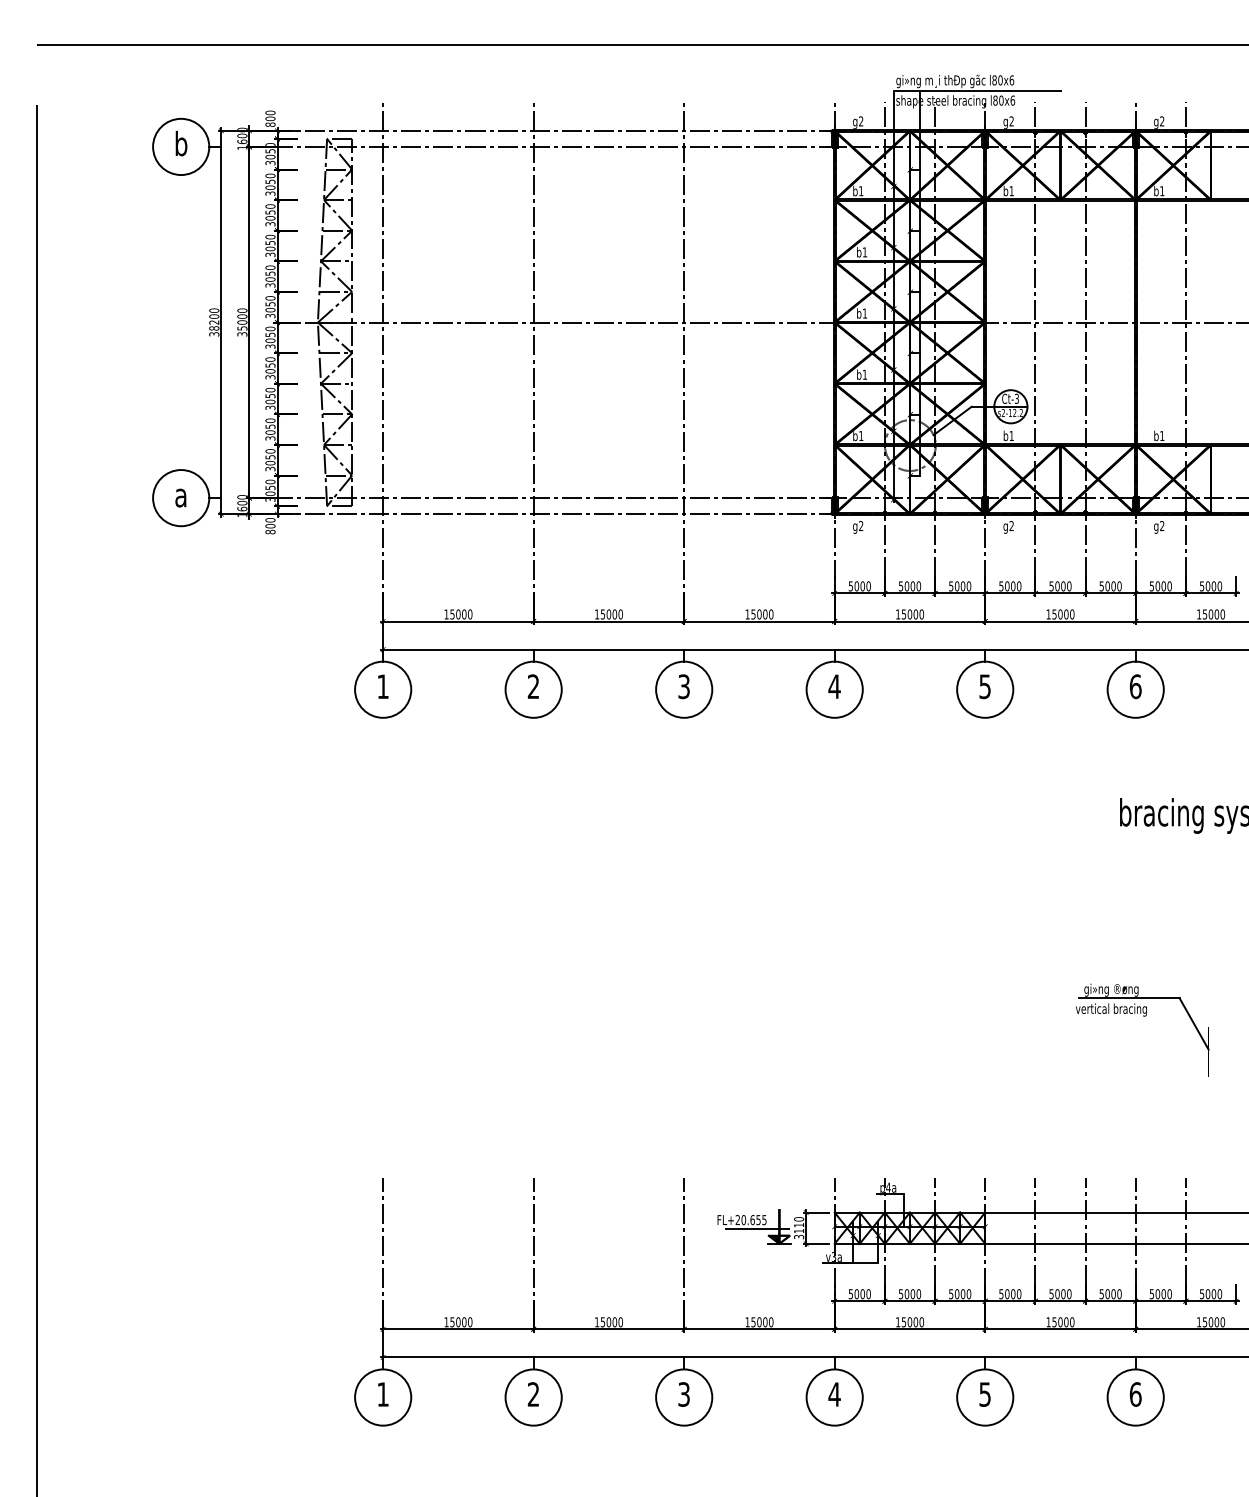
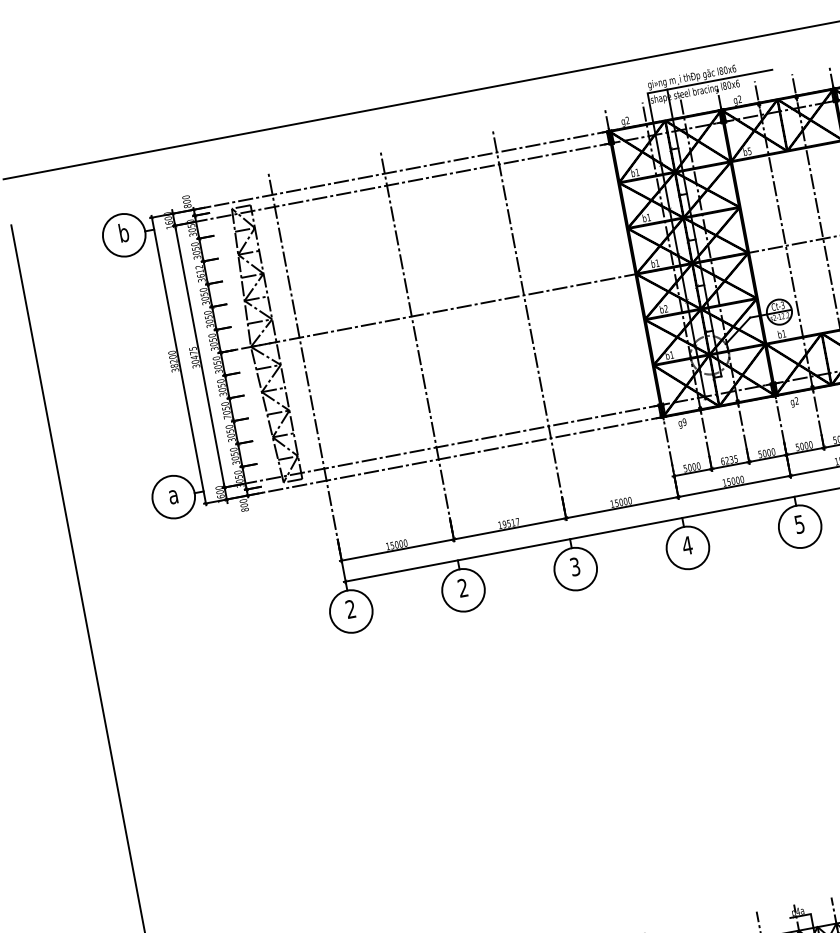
text: (1011, 191) -> (749, 151), b1 -> b5
text: (270, 212) -> (200, 271), 3050 -> 3612
text: (242, 319) -> (194, 355), 35000 -> 30475
text: (864, 374) -> (665, 308), b1 -> b2
text: (270, 407) -> (227, 416), 3050 -> 7050
text: (861, 526) -> (684, 422), g2 -> g9
text: (909, 586) -> (729, 460), 5000 -> 6235
text: (611, 614) -> (510, 523), 15000 -> 19517
text: (382, 686) -> (350, 609), 1 -> 2

